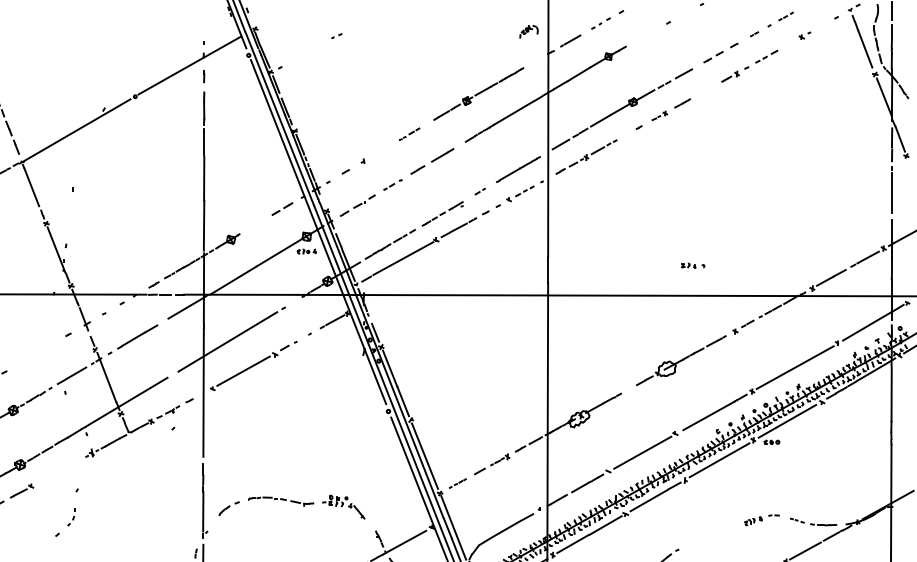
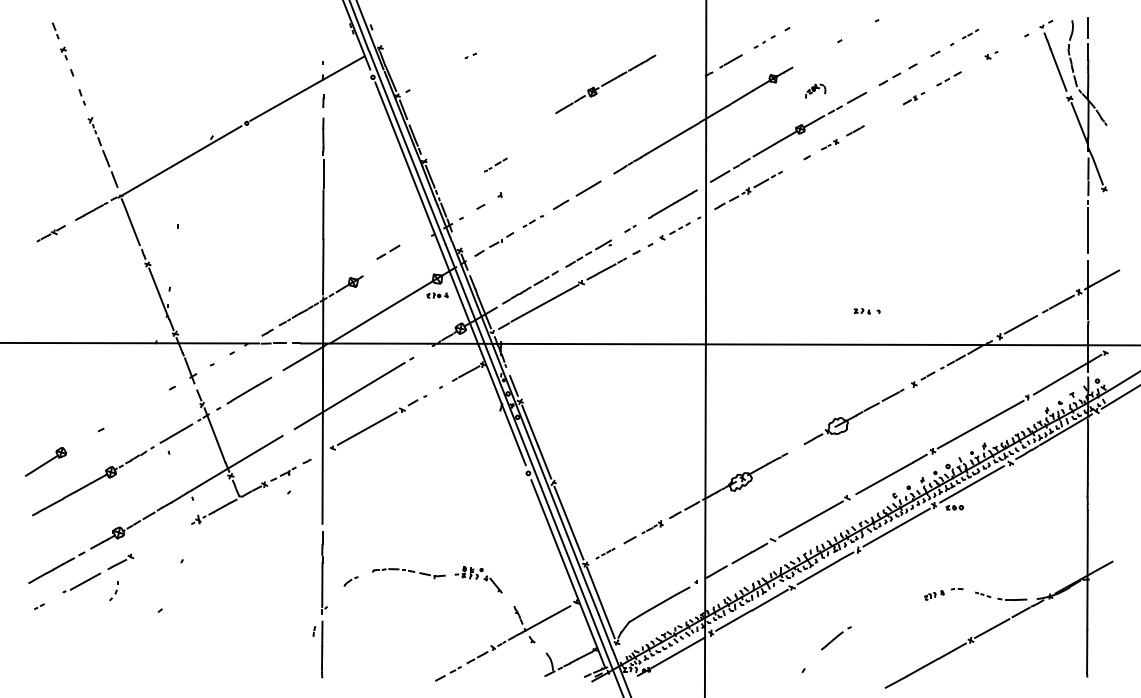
part: (528, 31) -> (815, 90), moved
part: (734, 74) -> (913, 98), size x0.7
part: (478, 94) -> (605, 84), moved
part: (409, 133) -> (495, 164), moved
line: (283, 208) -> (389, 251), moved
part: (228, 508) -> (350, 581), size x0.6
part: (71, 517) -> (113, 591), moved

